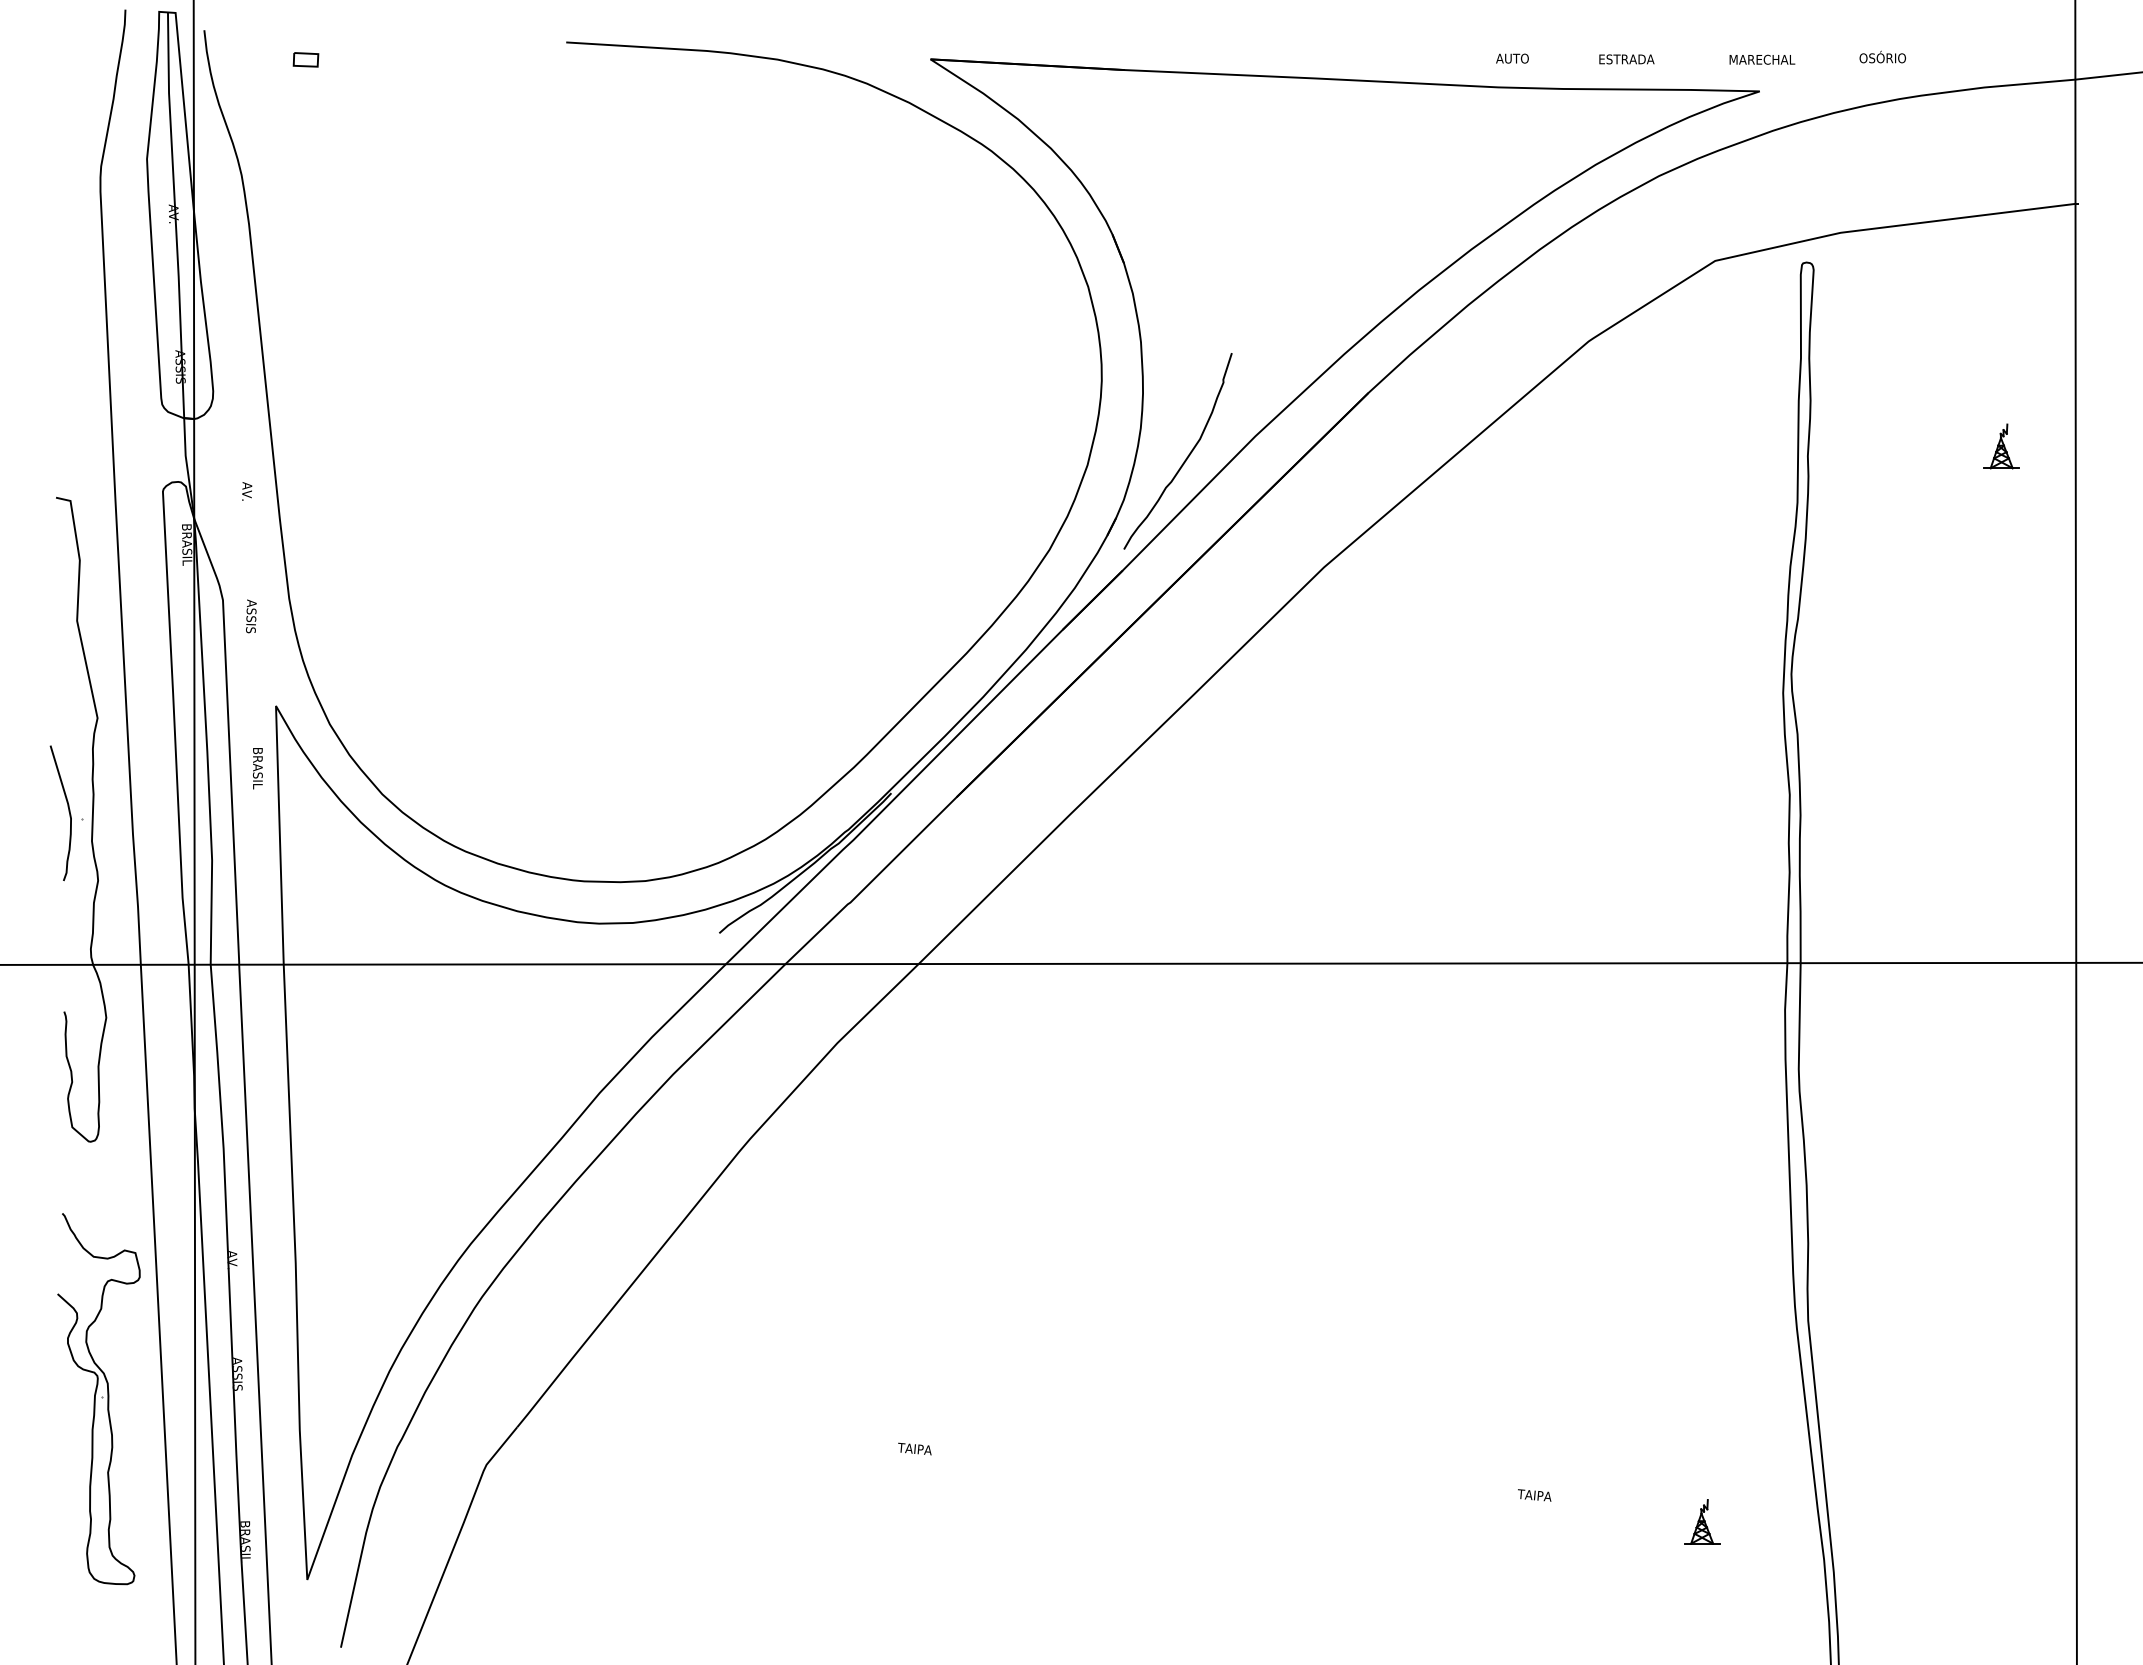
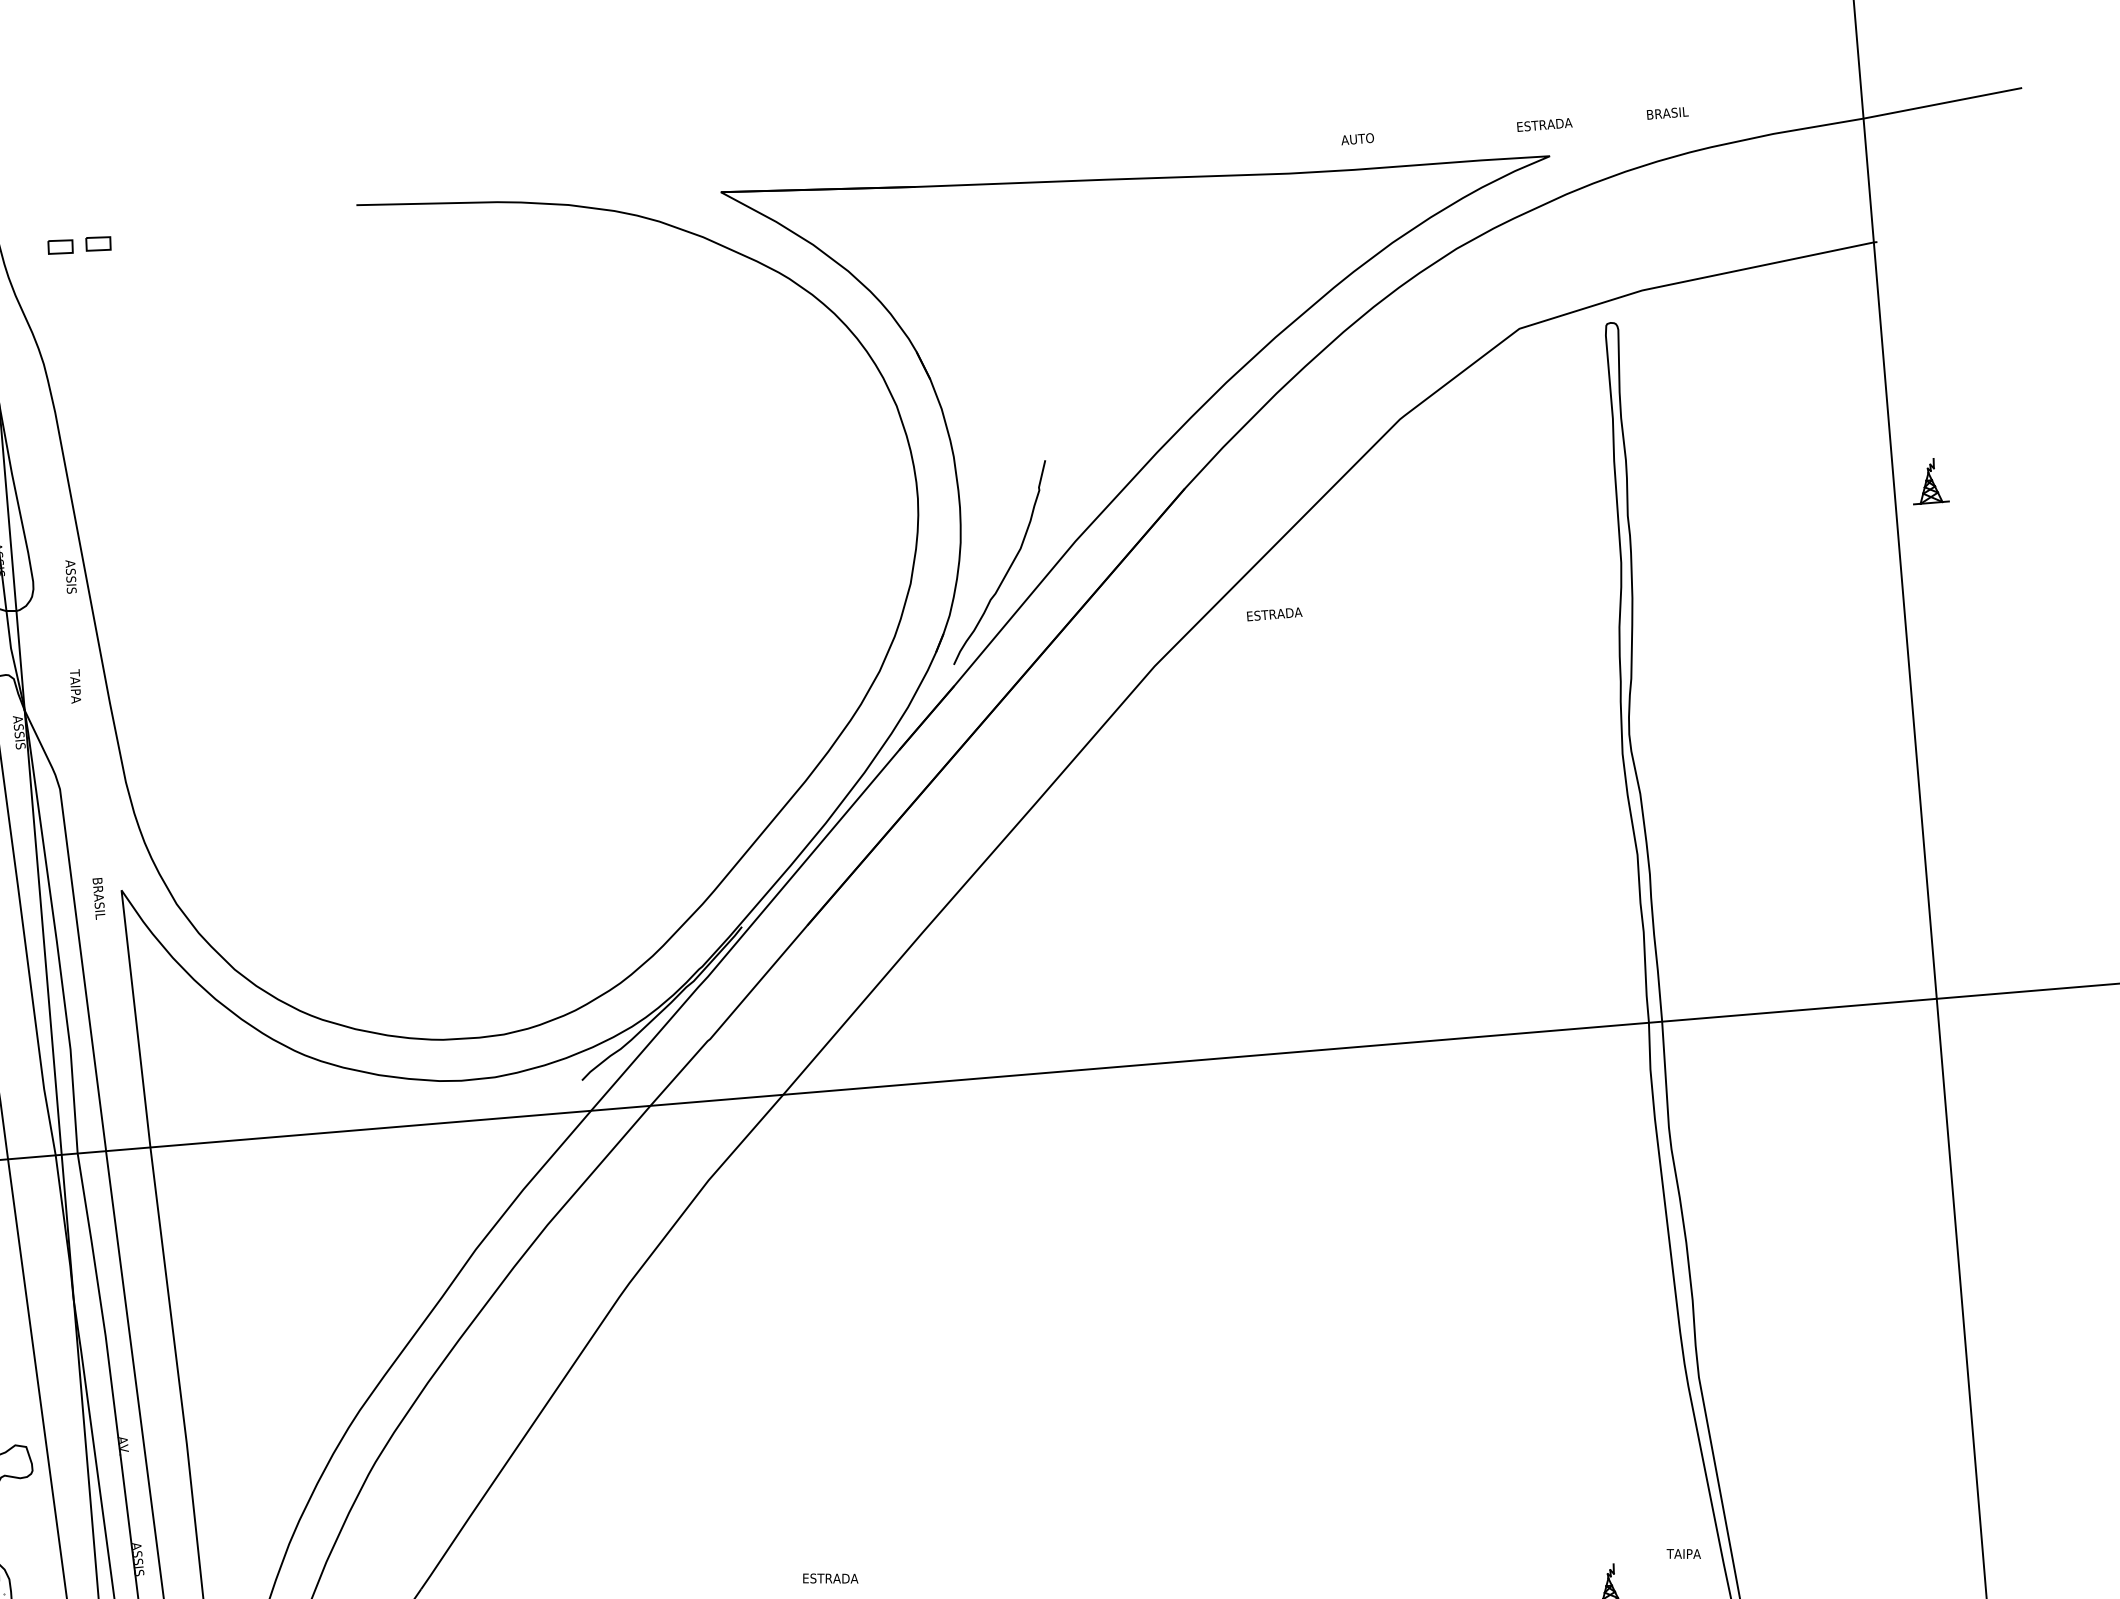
text: (1882, 56) -> (1669, 111), OSÓRIO -> BRASIL
text: (1512, 58) -> (1357, 139), moved
part: (267, 59) -> (60, 246), added
text: (1626, 59) -> (1274, 614), moved
text: (1762, 59) -> (1550, 124), MARECHAL -> ESTRADA
part: (2001, 446) -> (1929, 481), moved
text: (246, 498) -> (75, 685), AV. -> TAIPA
text: (187, 544) -> (20, 736), BRASIL -> ASSIS
text: (251, 616) -> (71, 576), moved
text: (257, 768) -> (98, 898), moved
text: (925, 1449) -> (829, 1578), TAIPA -> ESTRADA
text: (1534, 1495) -> (1683, 1554), moved

